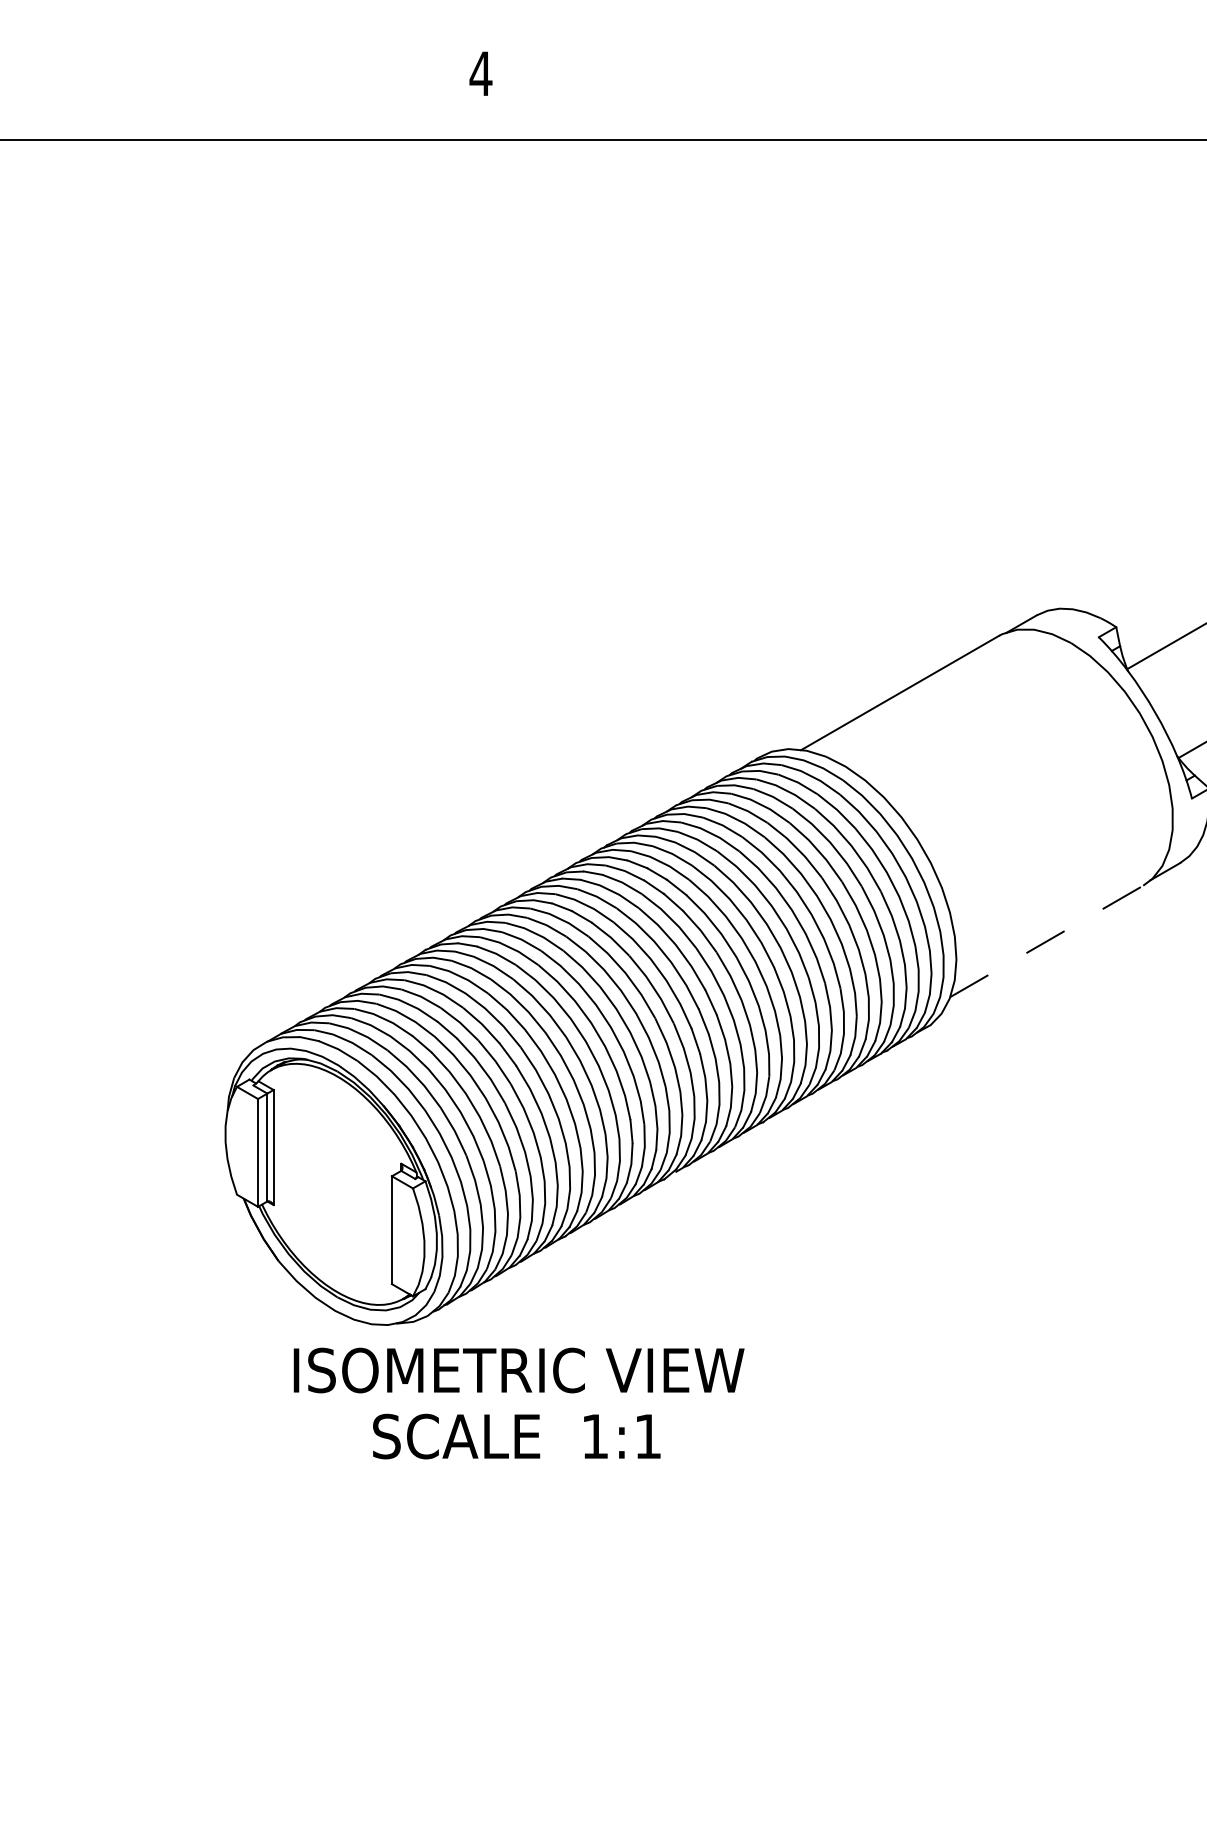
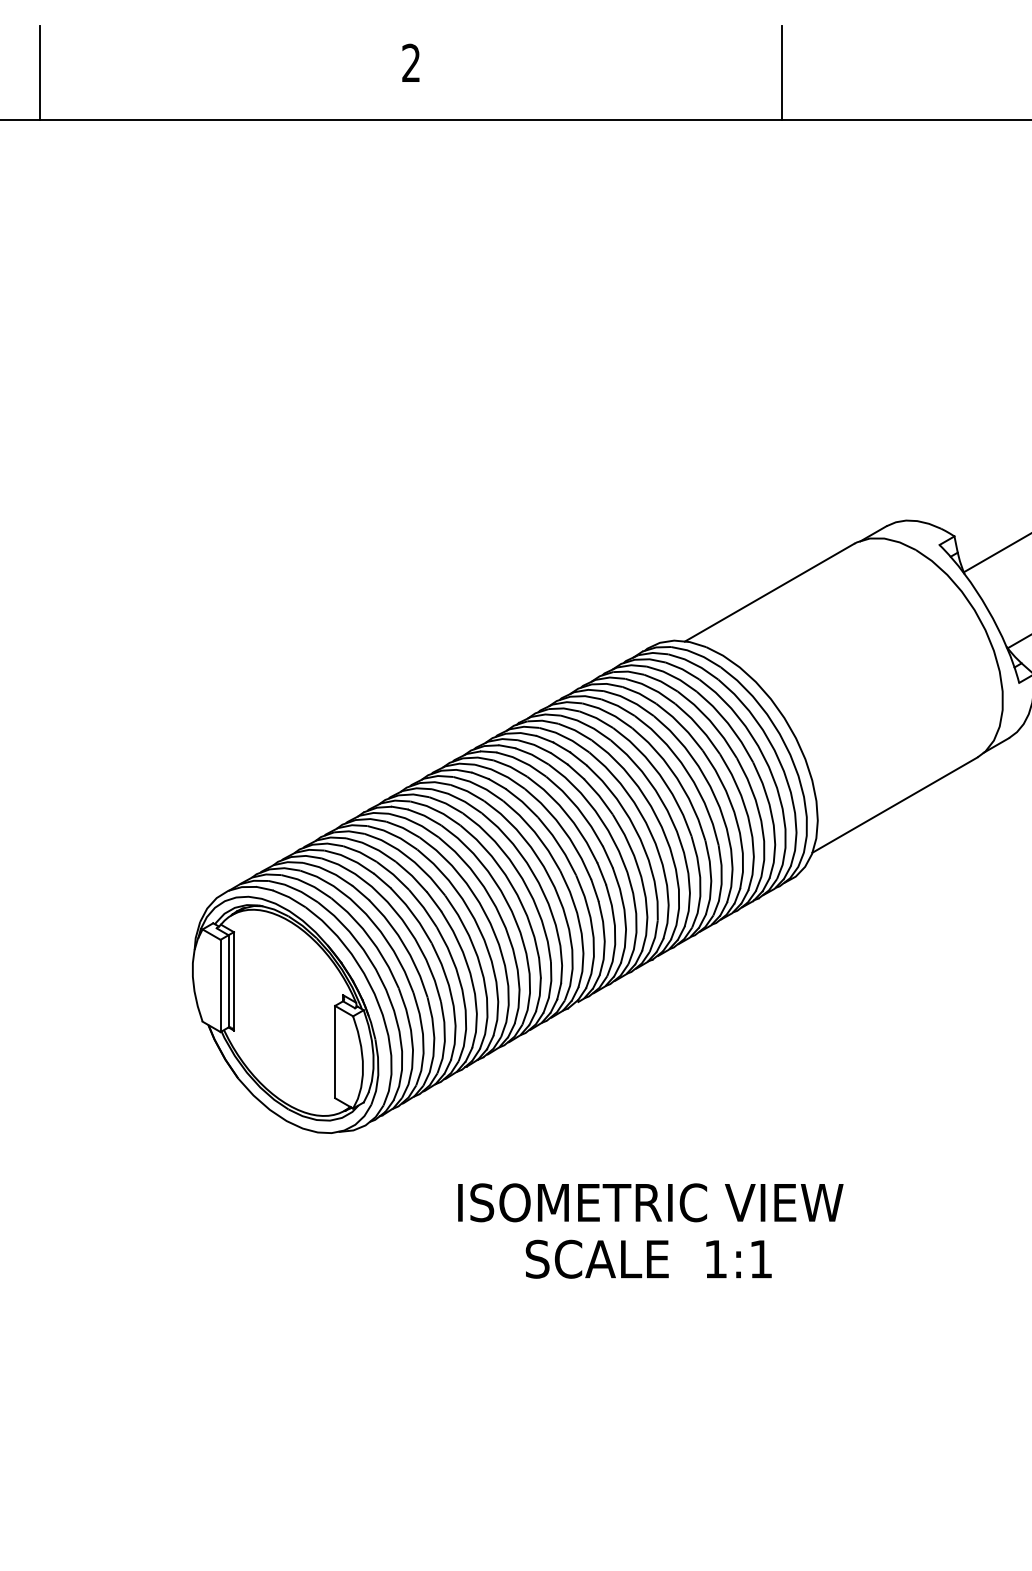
text: (480, 73) -> (410, 62), 4 -> 2
line: (47, 84) -> (40, 72), added
line: (914, 84) -> (781, 72), added
line: (1047, 941) -> (895, 805), dashed -> solid
text: (518, 1403) -> (650, 1231), moved

